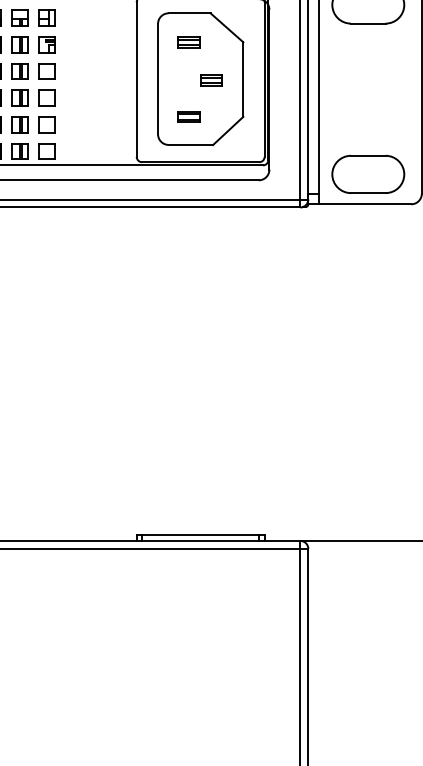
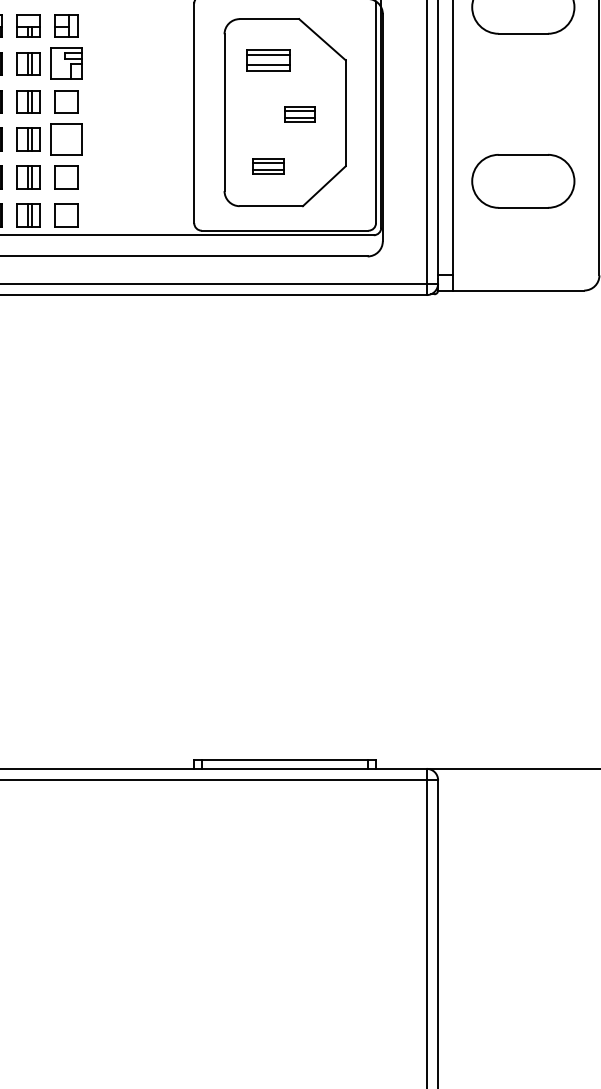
part: (188, 42) -> (267, 60), size x1.4
part: (46, 44) -> (66, 63), size x1.4
part: (46, 97) -> (66, 138), size x1.4
part: (368, 173) -> (523, 179), moved

